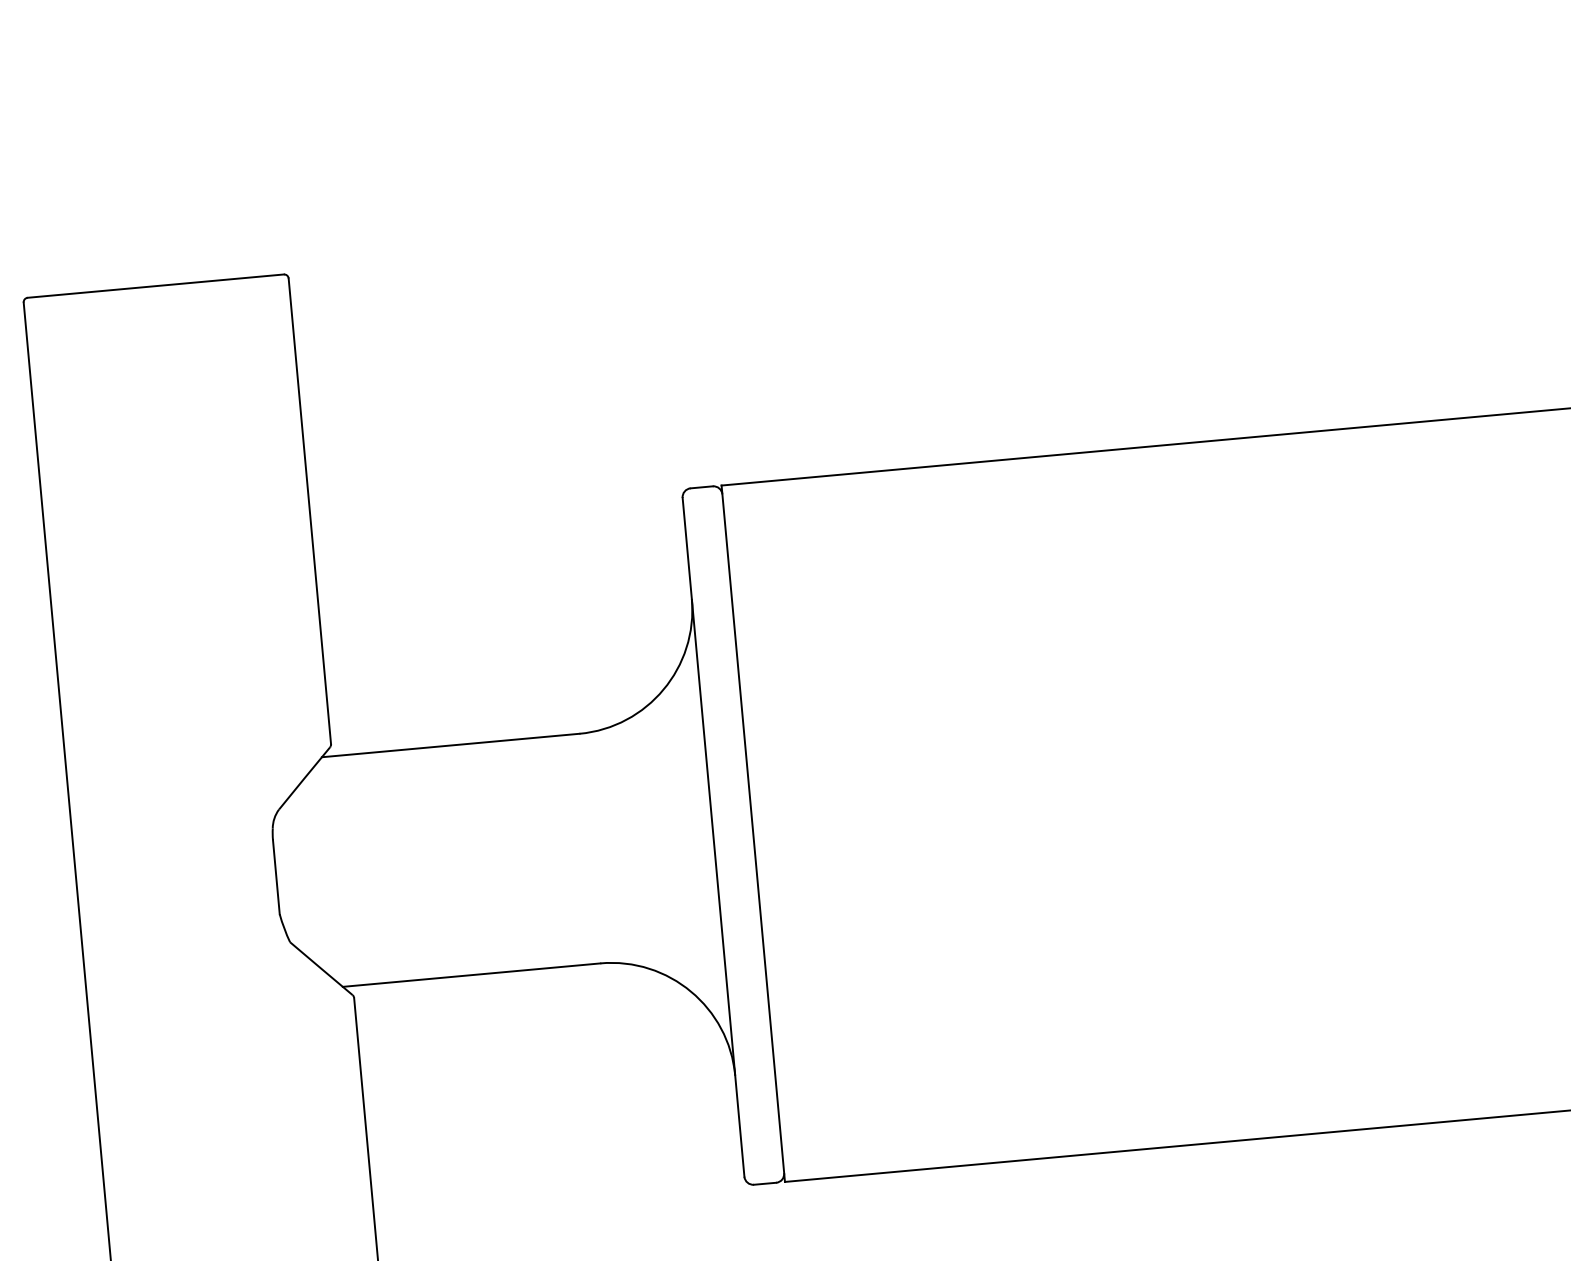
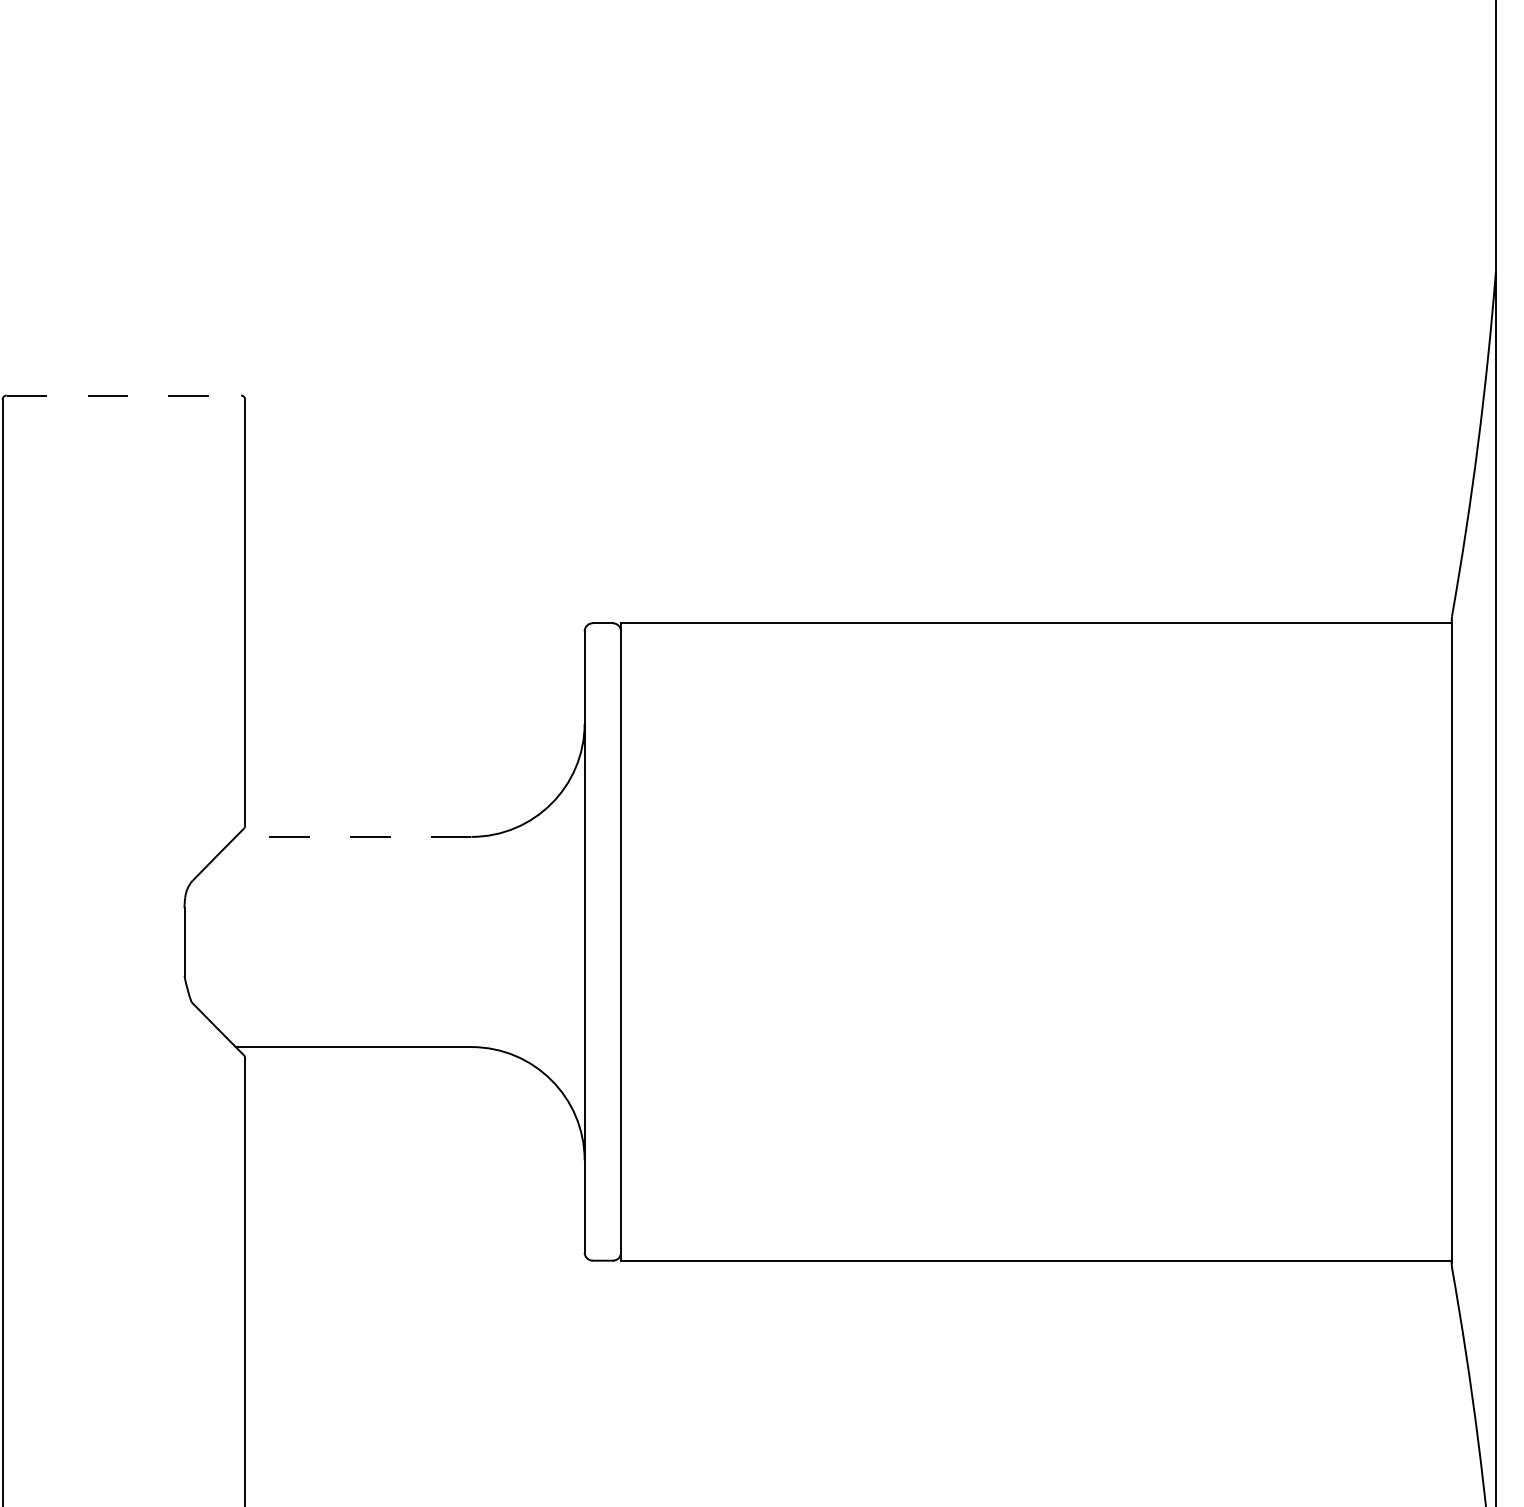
line: (156, 286) -> (124, 395), solid -> dashed
line: (450, 745) -> (353, 836), solid -> dashed

